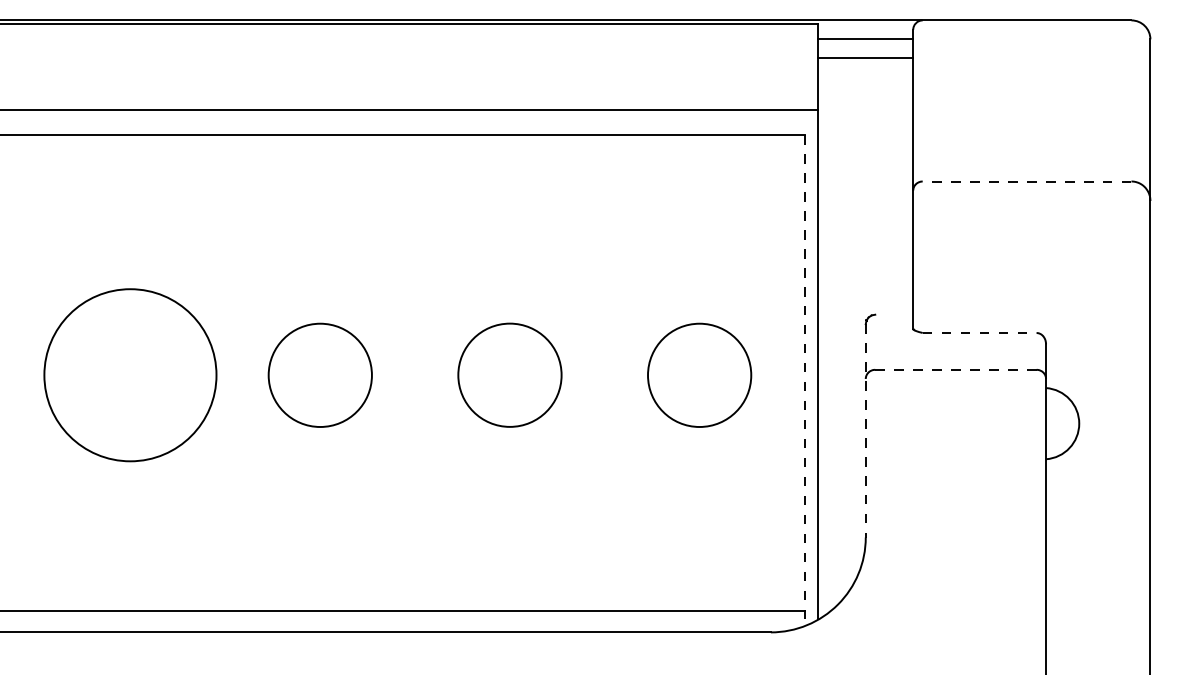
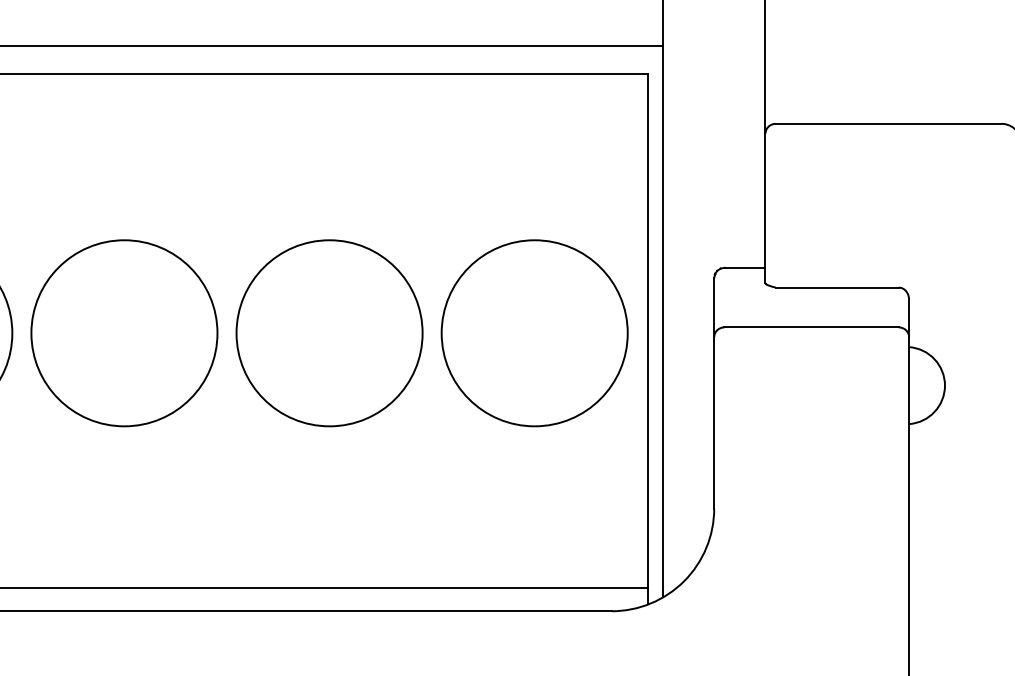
line: (1026, 181) -> (887, 123), dashed -> solid
line: (894, 314) -> (745, 267), added
line: (979, 333) -> (837, 288), dashed -> solid
line: (955, 369) -> (811, 327), dashed -> solid
circle: (320, 375) -> (124, 333), size x1.67
circle: (509, 375) -> (329, 333), size x1.67
circle: (699, 375) -> (534, 333), size x1.67
line: (804, 380) -> (647, 338), dashed -> solid
line: (865, 430) -> (713, 393), dashed -> solid

